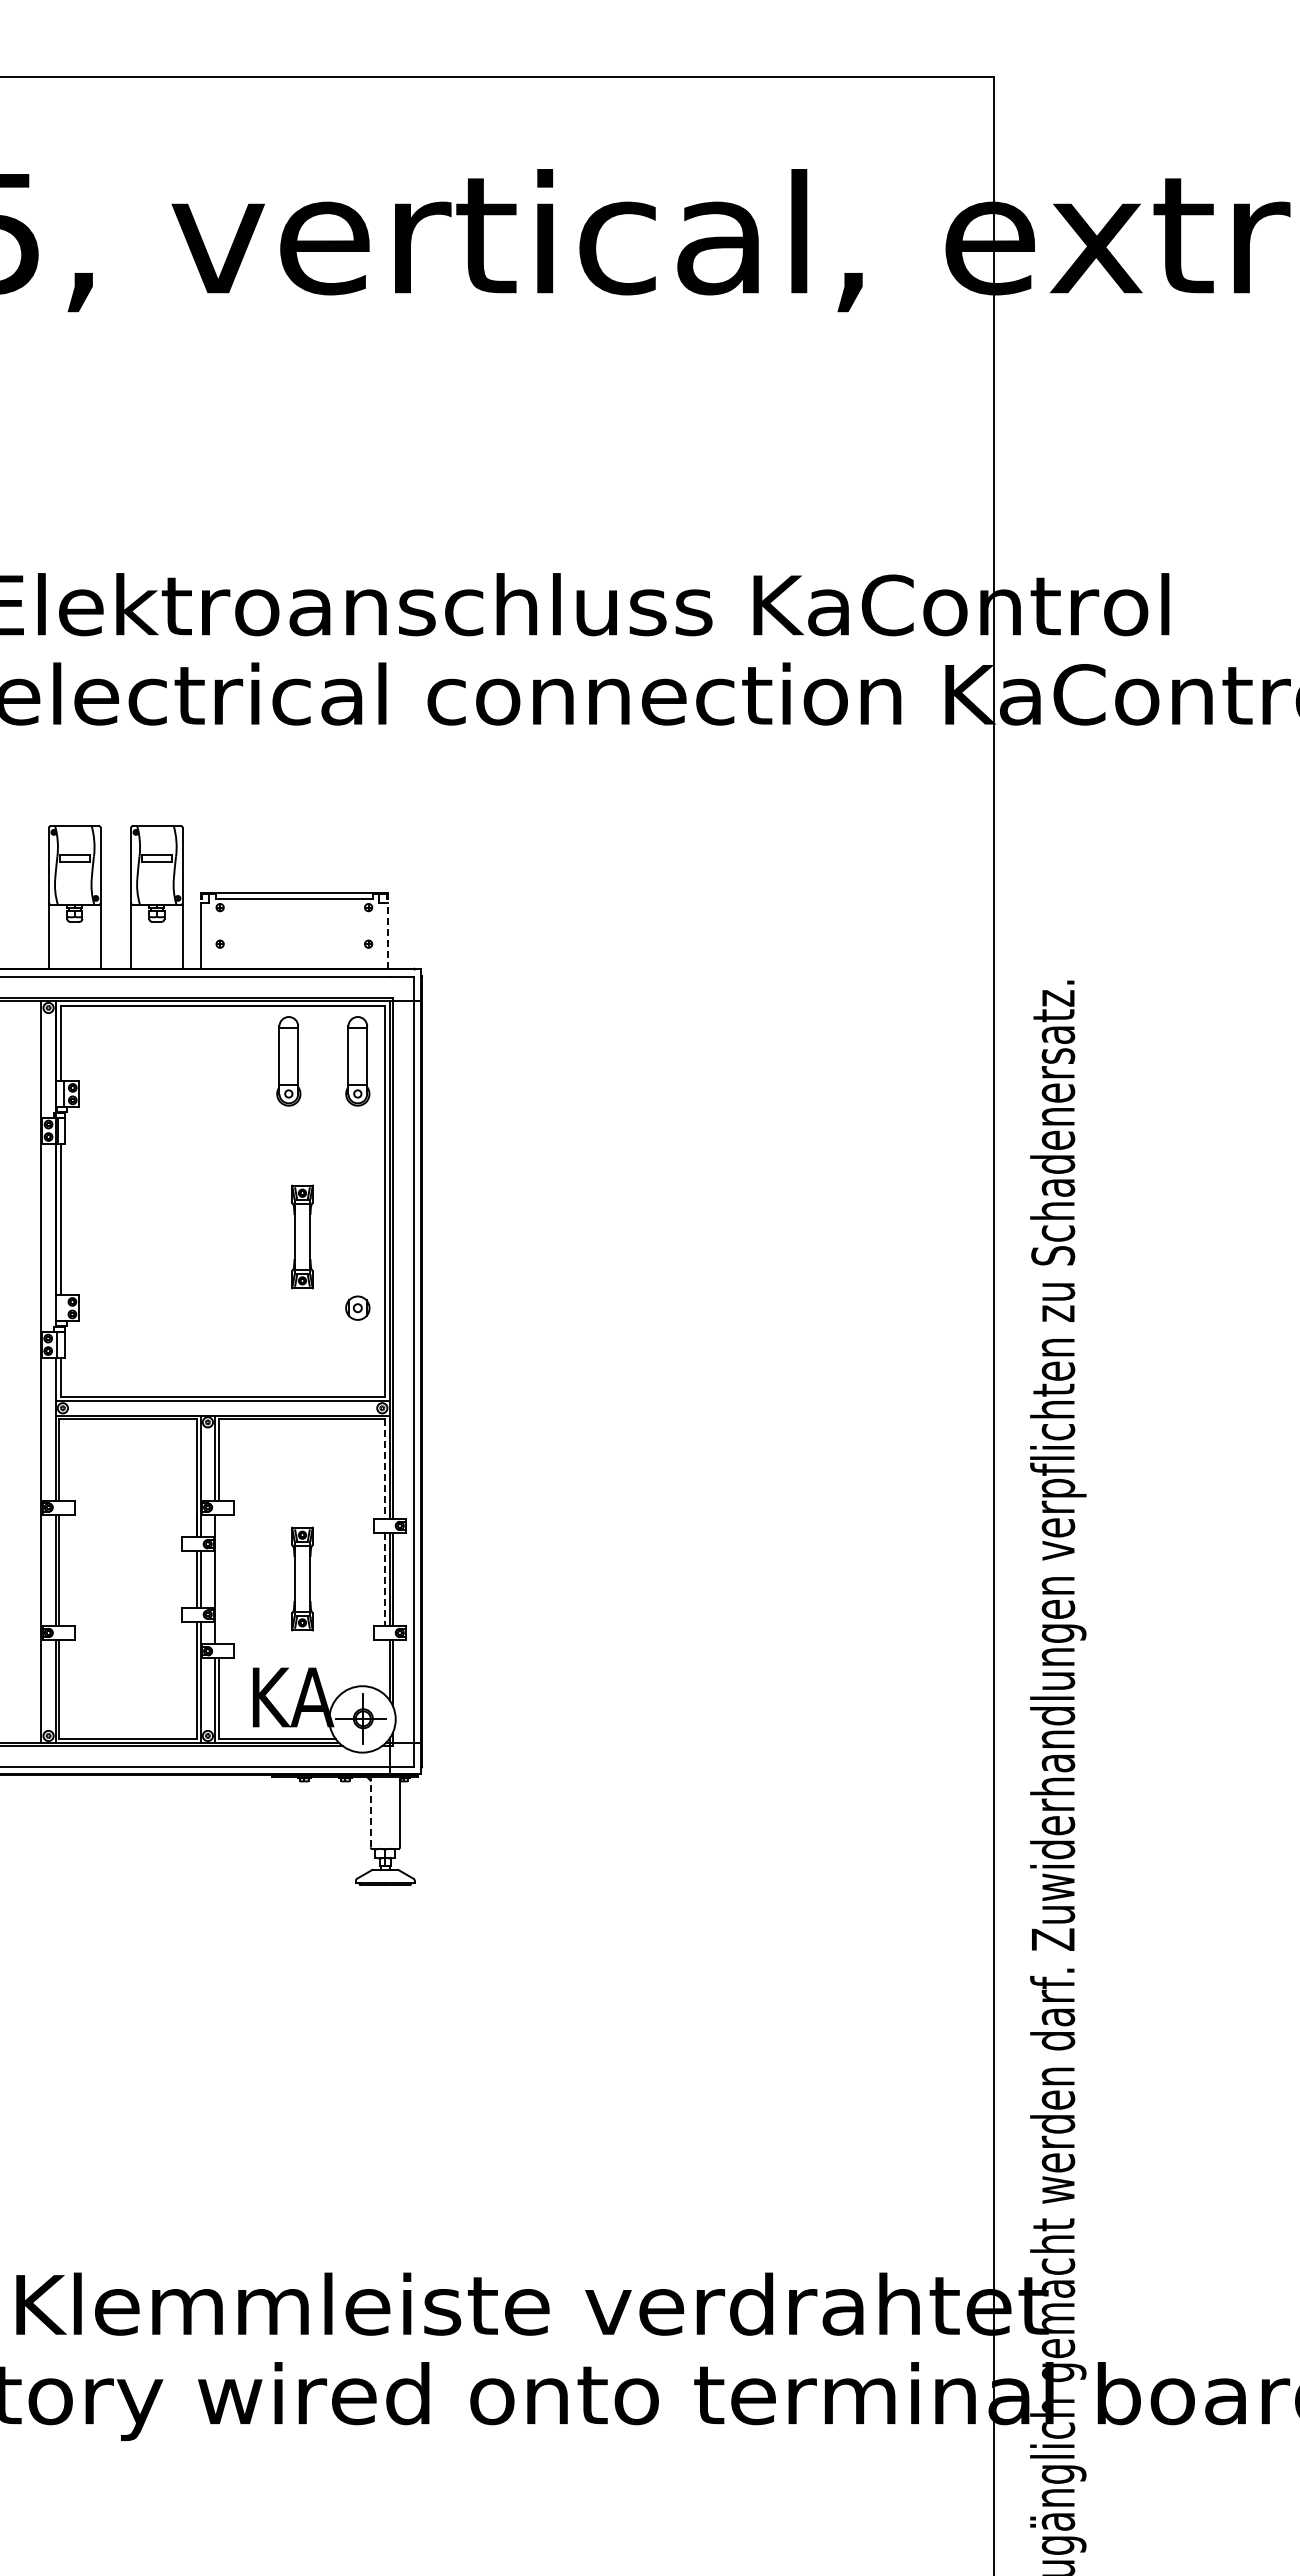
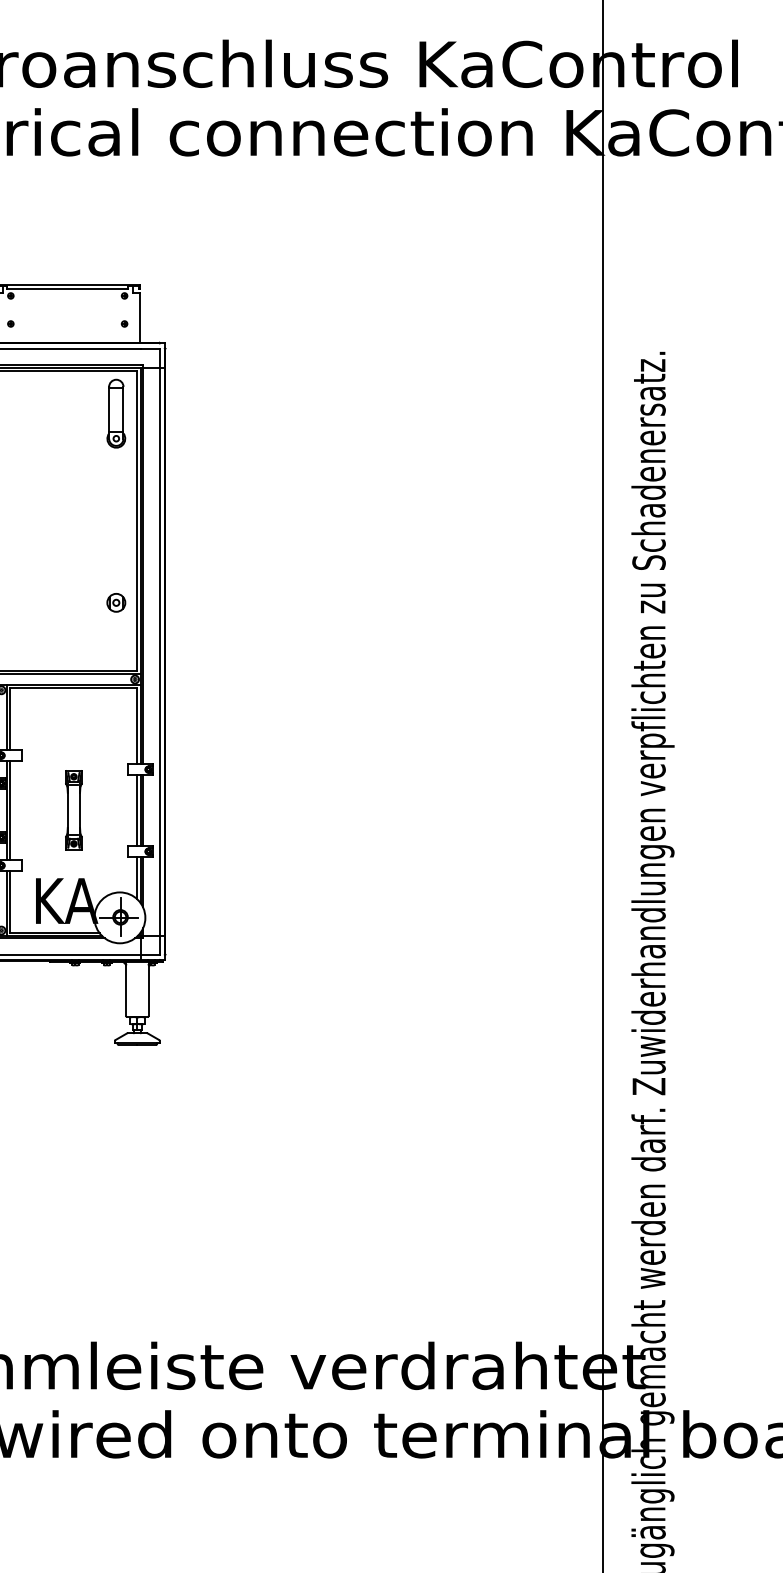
line: (388, 935) -> (139, 317), dashed -> solid
part: (288, 1061) -> (63, 413), removed
part: (302, 1236) -> (73, 547), removed
line: (384, 1469) -> (136, 726), dashed -> solid
line: (218, 1579) -> (9, 810), added
line: (384, 1579) -> (136, 810), dashed -> solid
line: (384, 1666) -> (136, 877), added
line: (370, 1811) -> (126, 988), dashed -> solid

